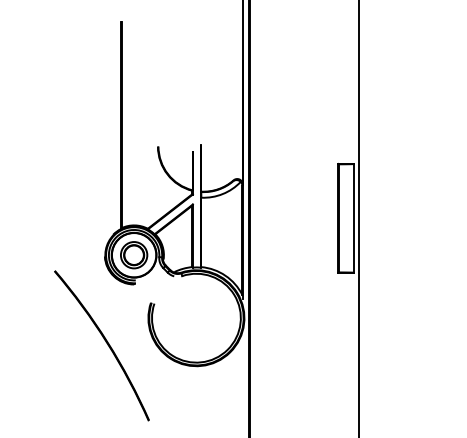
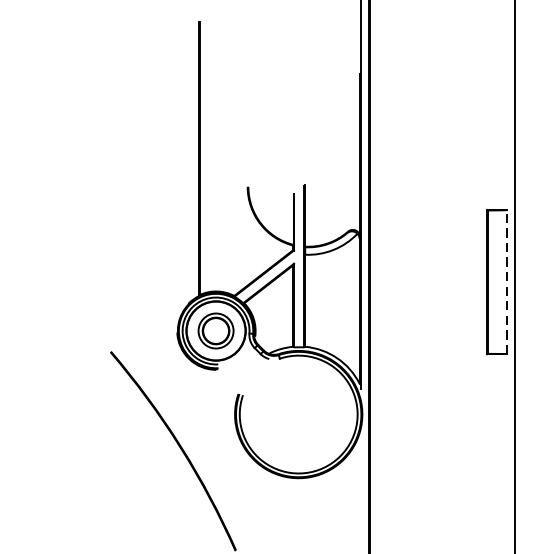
line: (353, 217) -> (507, 280), solid -> dashed

